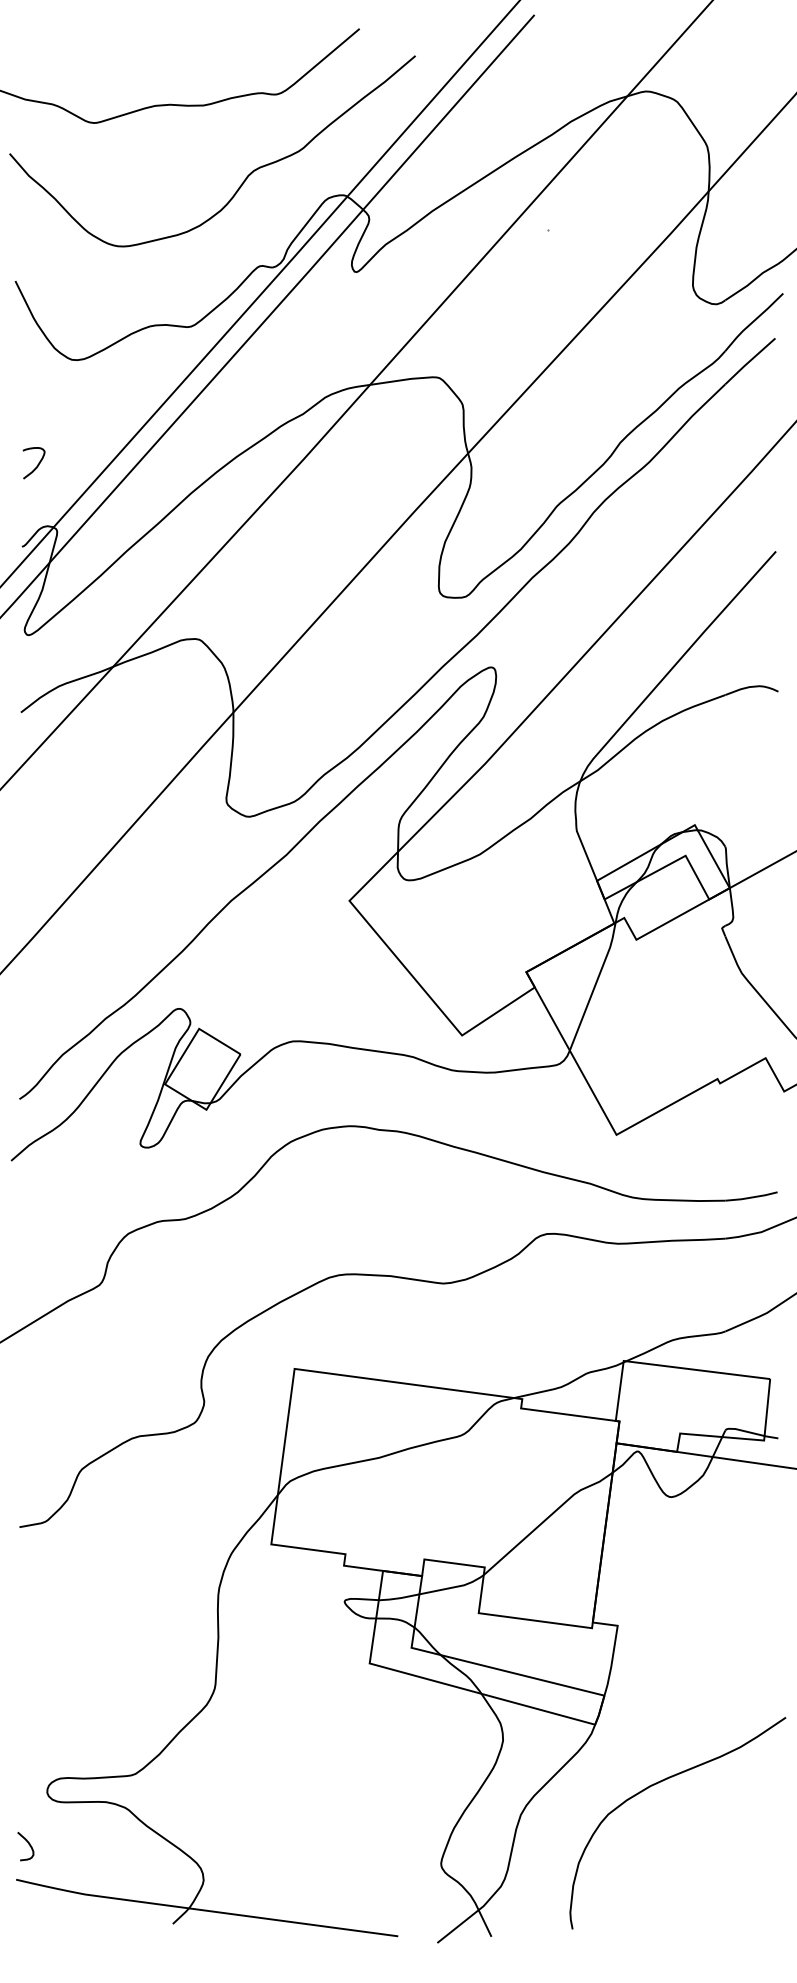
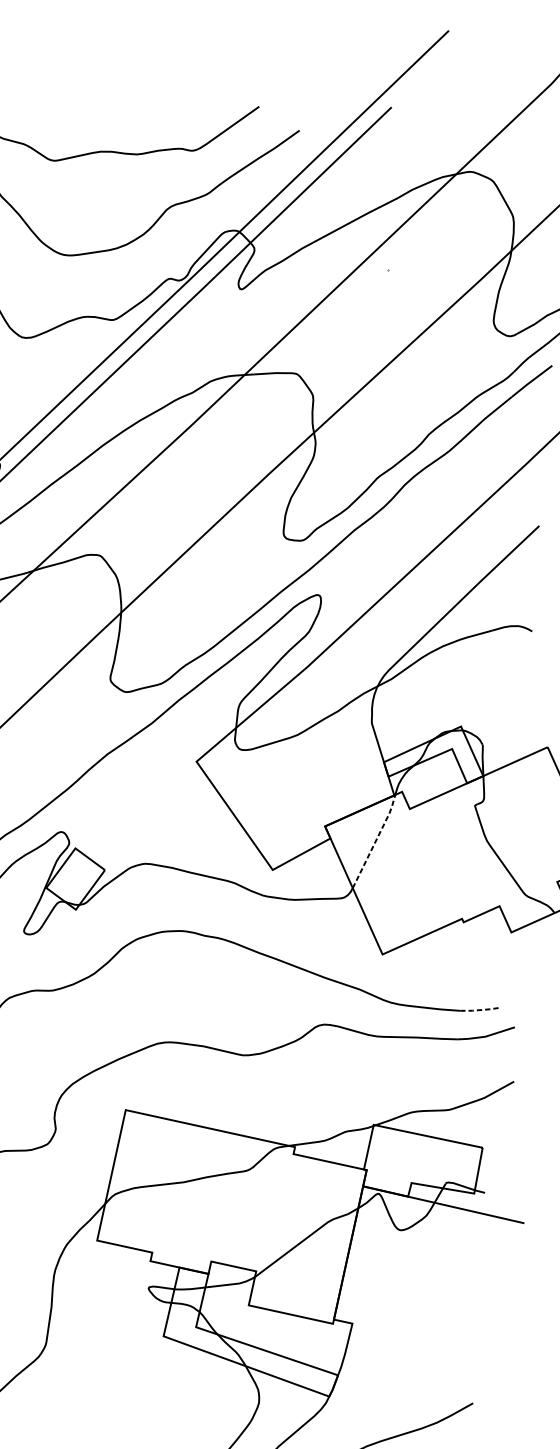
line: (595, 985) -> (376, 840), solid -> dashed
line: (752, 1197) -> (480, 1010), solid -> dashed

